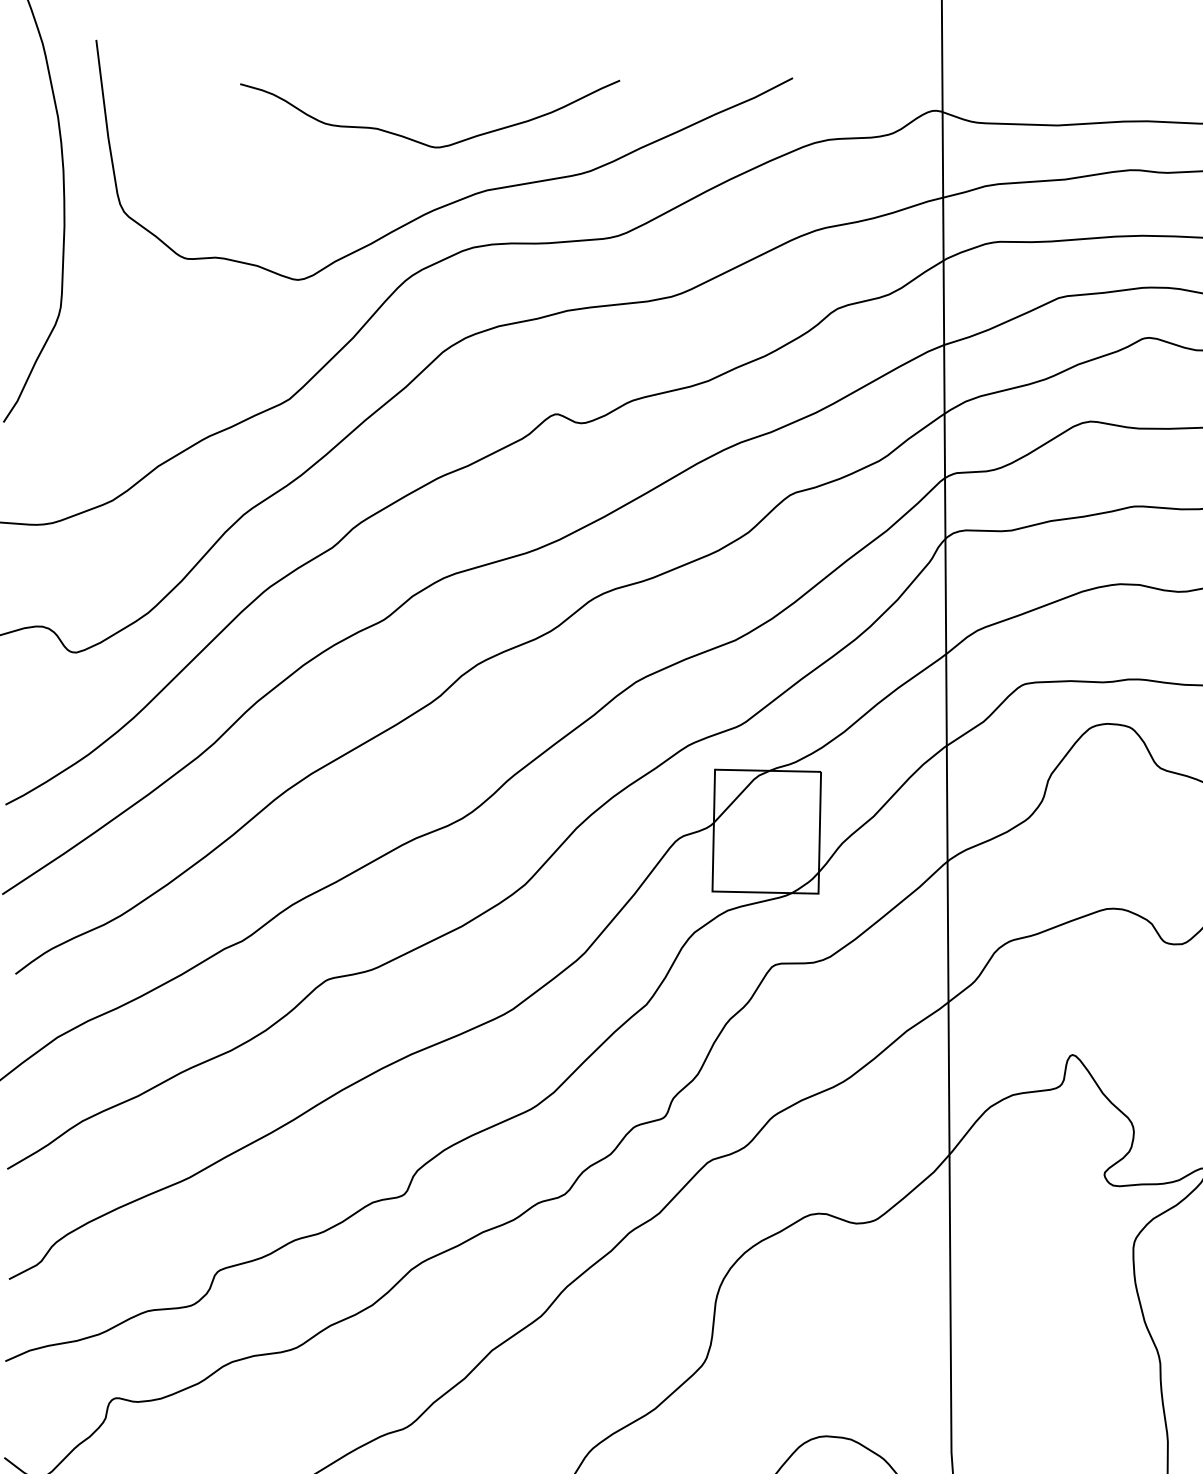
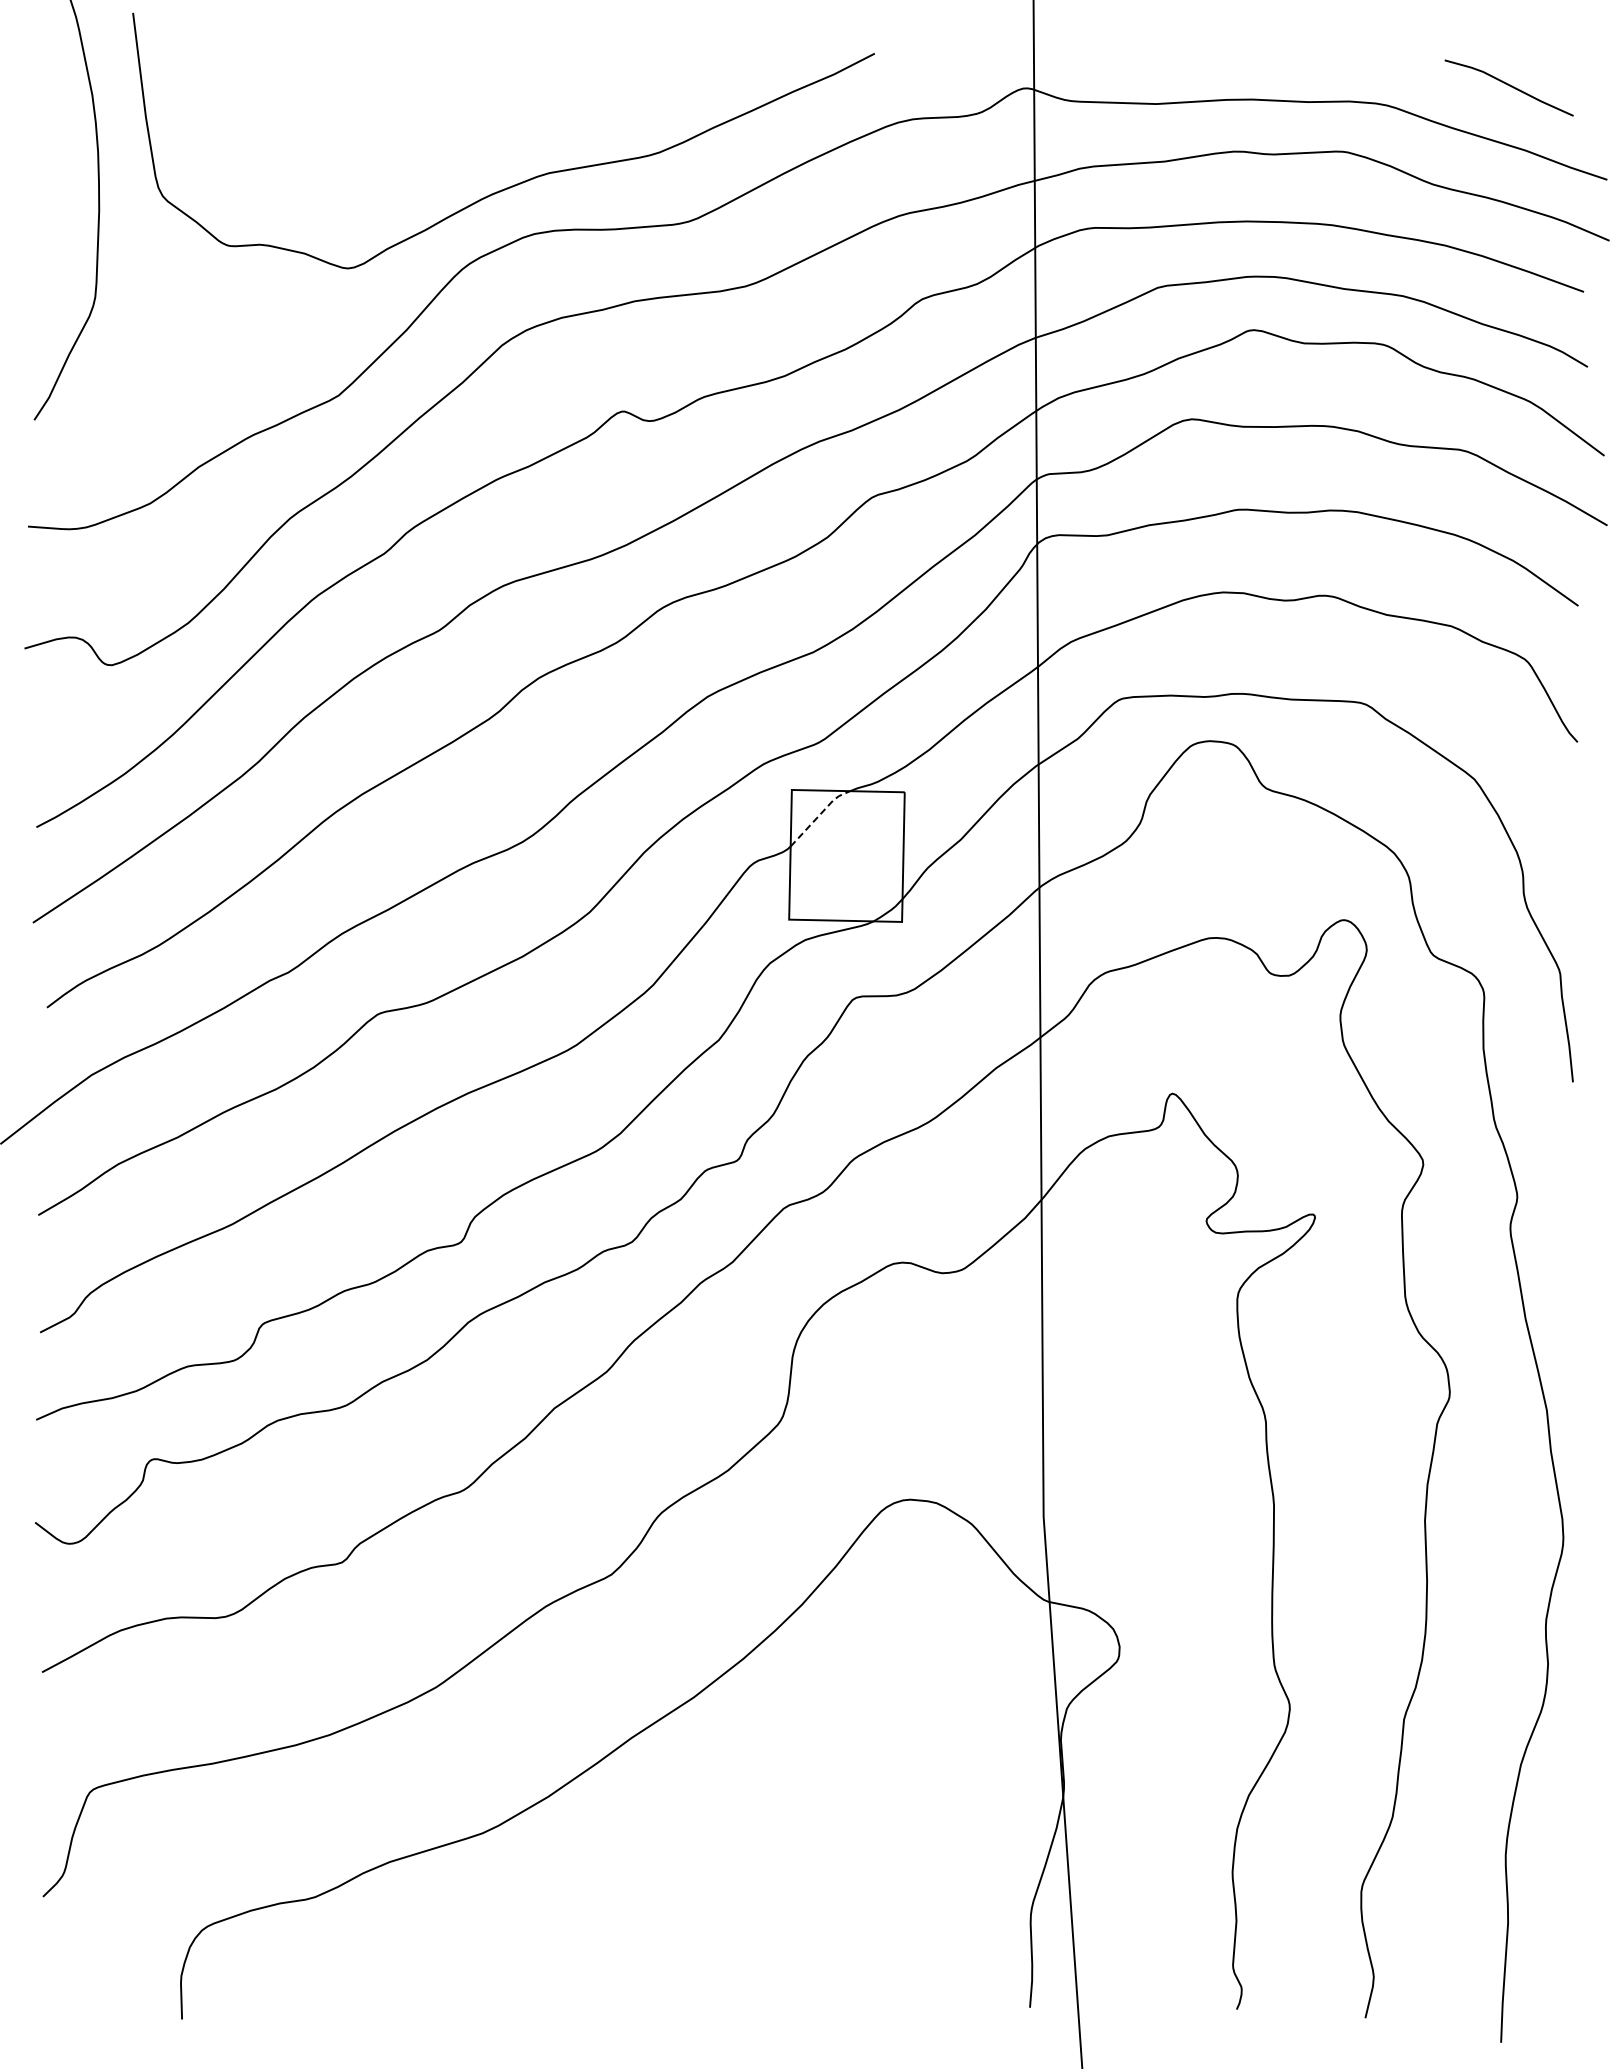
curve: (420, 141) -> (478, 121), removed
line: (740, 793) -> (819, 815), solid -> dashed

